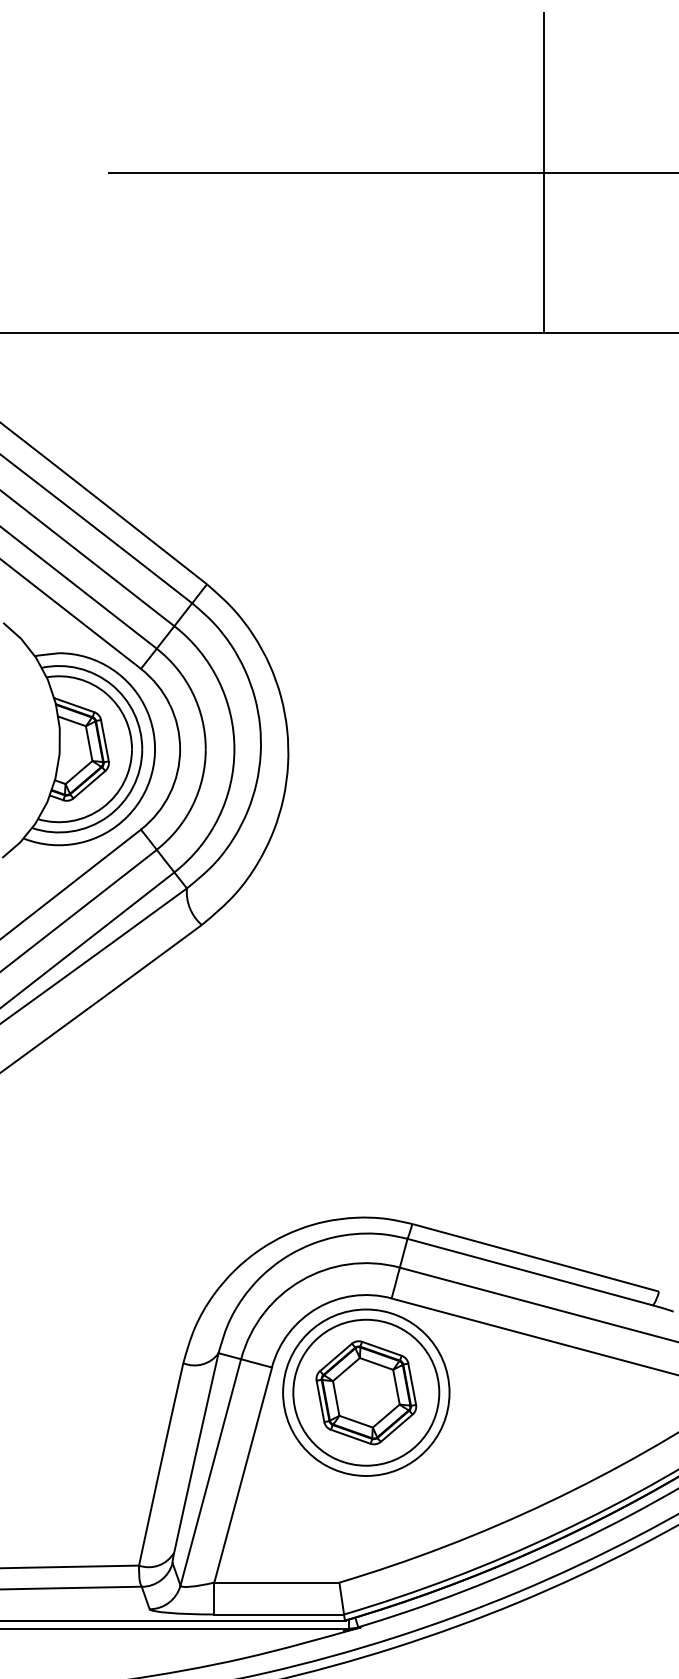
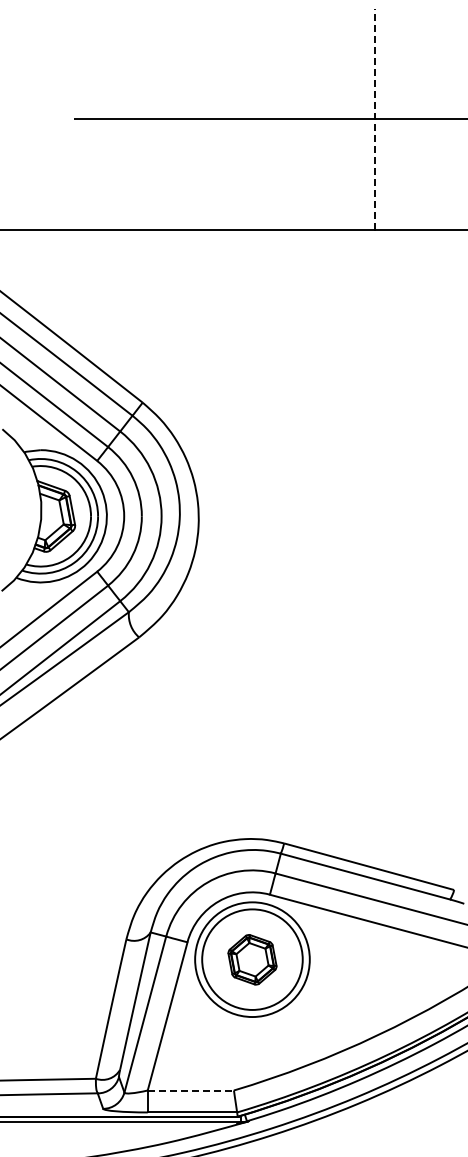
line: (543, 171) -> (374, 118), solid -> dashed
part: (366, 1392) -> (252, 959), size x0.7
line: (277, 1582) -> (191, 1090), solid -> dashed

